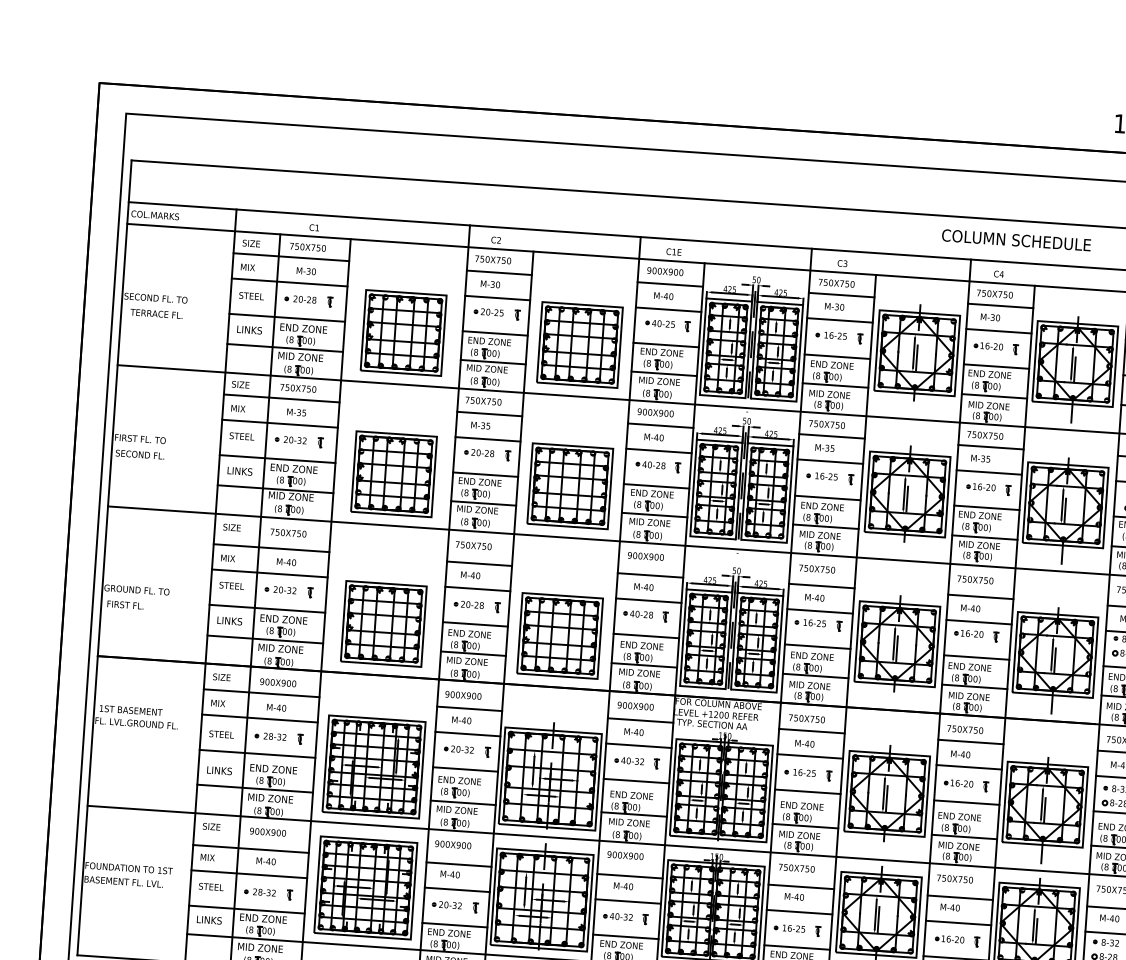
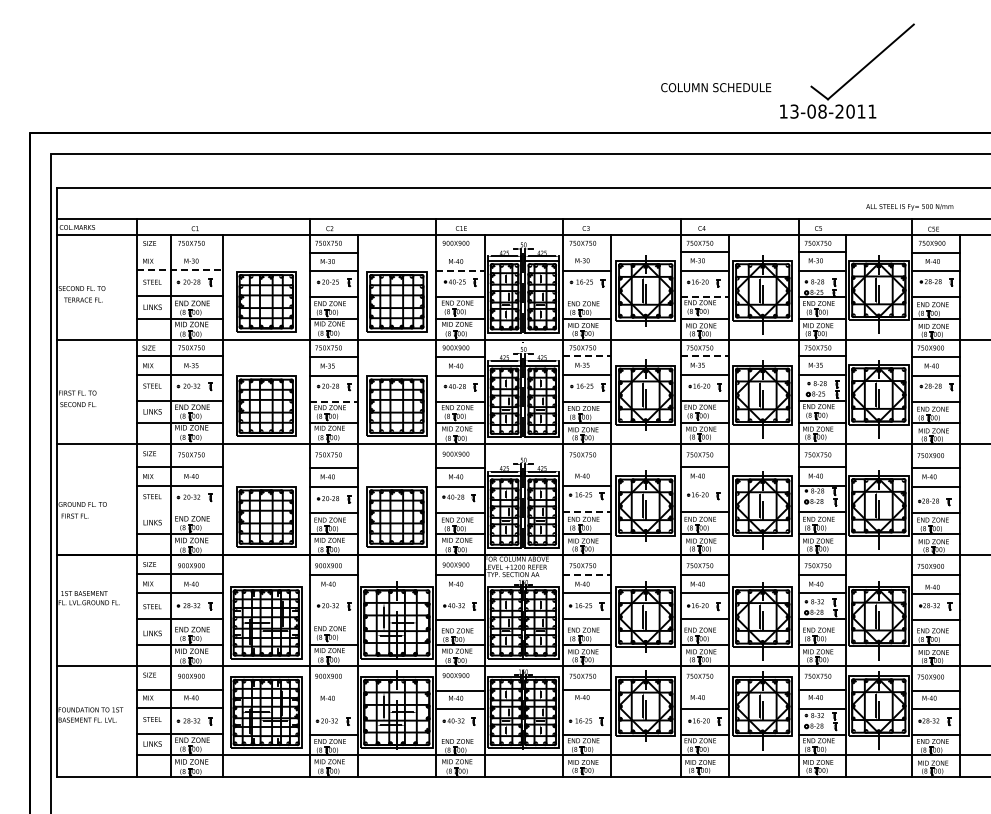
text: (1016, 240) -> (716, 87), moved
line: (290, 257) -> (179, 251), removed
line: (289, 282) -> (179, 270), solid -> dashed
line: (670, 284) -> (460, 252), removed
line: (840, 294) -> (586, 251), removed
line: (668, 310) -> (460, 271), solid -> dashed
line: (836, 356) -> (586, 297), removed
line: (997, 366) -> (705, 296), solid -> dashed
line: (832, 436) -> (587, 356), solid -> dashed
line: (991, 447) -> (705, 356), solid -> dashed
line: (486, 474) -> (334, 401), solid -> dashed
line: (820, 586) -> (586, 467), removed
line: (267, 608) -> (179, 511), removed
line: (978, 621) -> (704, 485), removed
line: (818, 647) -> (587, 512), solid -> dashed
line: (812, 731) -> (587, 574), solid -> dashed
line: (467, 734) -> (333, 594), removed
line: (639, 746) -> (460, 594), removed
line: (465, 769) -> (333, 620), removed
line: (458, 864) -> (333, 690), removed
line: (456, 890) -> (333, 709), removed
line: (959, 897) -> (704, 689), removed
line: (798, 912) -> (586, 708), removed
line: (626, 936) -> (460, 735), removed

